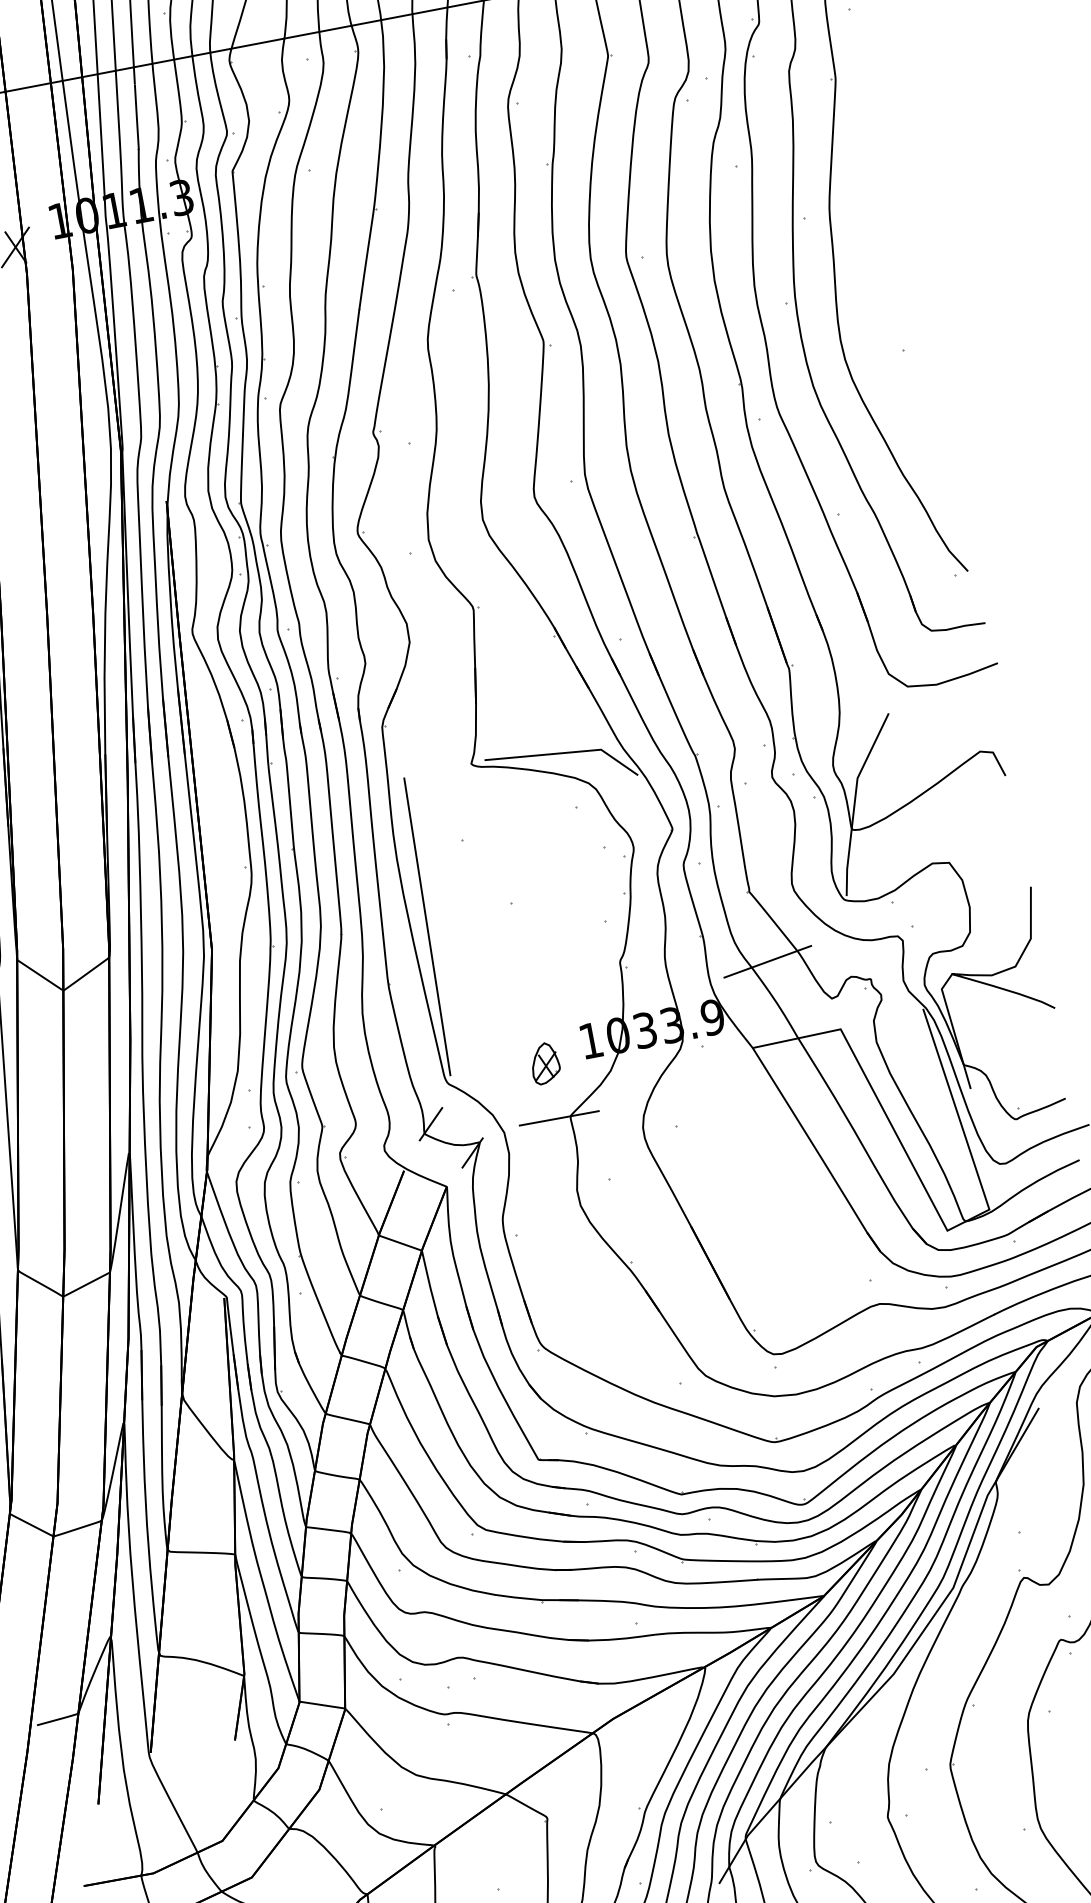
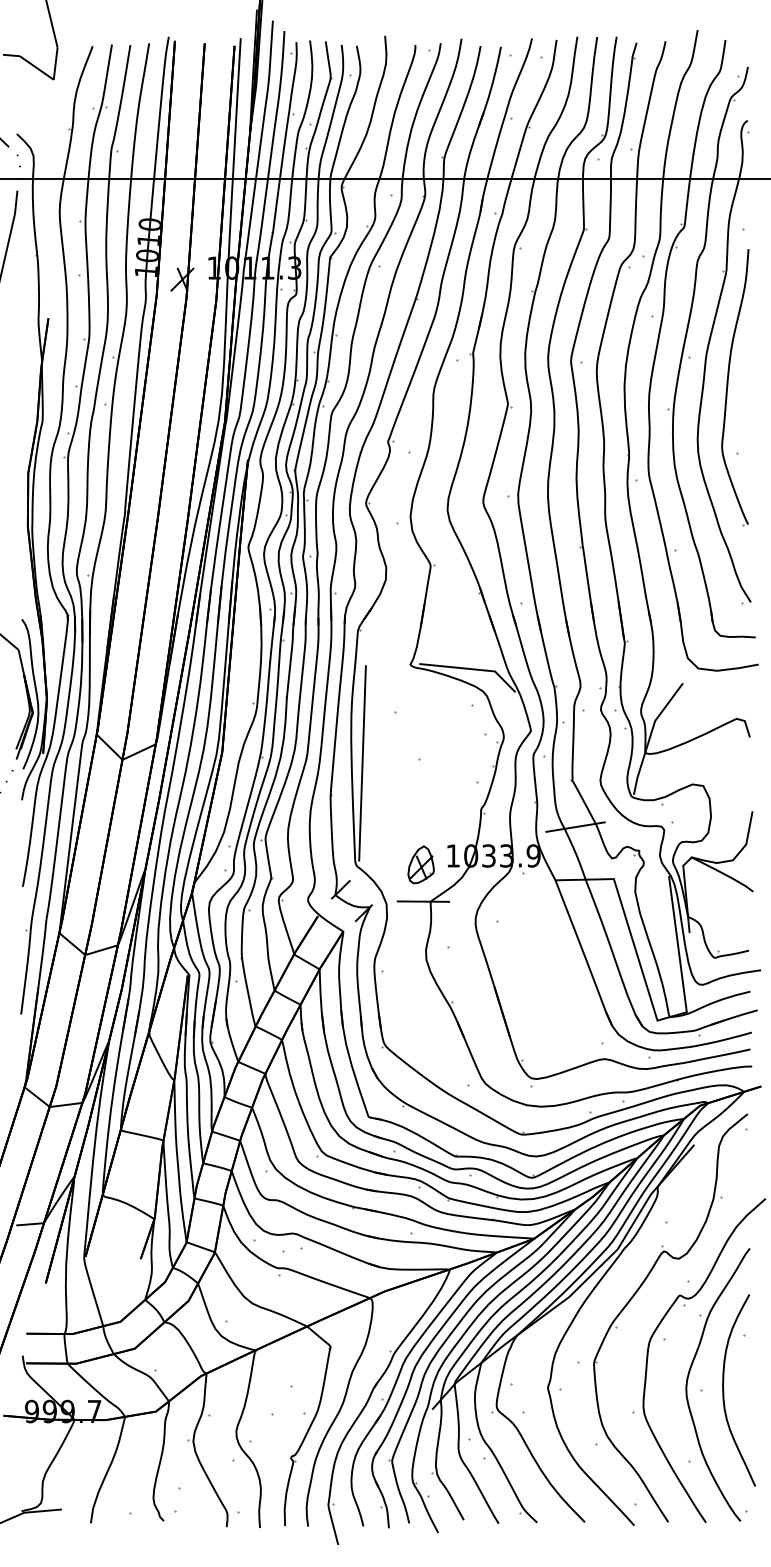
part: (871, 251) -> (728, 386), added
part: (544, 1063) -> (420, 864), size x1.43

